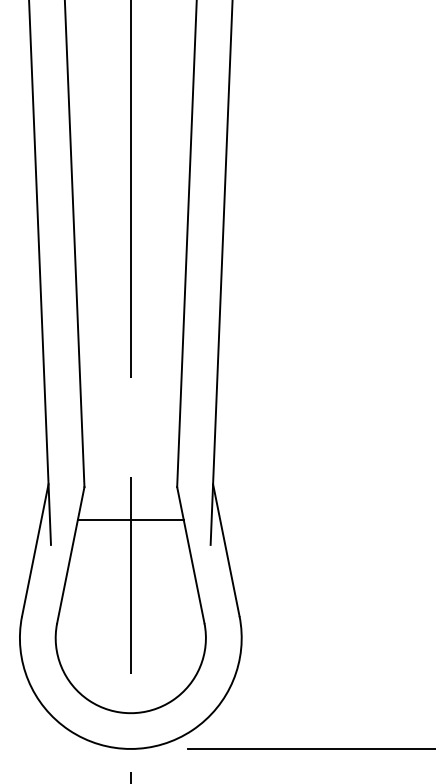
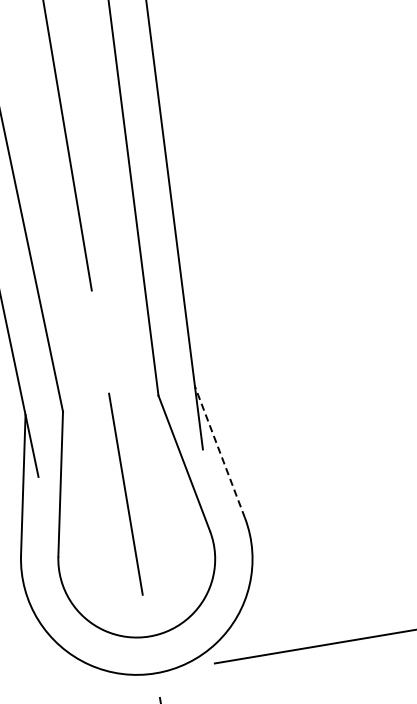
line: (130, 520) -> (116, 438), removed
line: (226, 549) -> (220, 451), solid -> dashed

